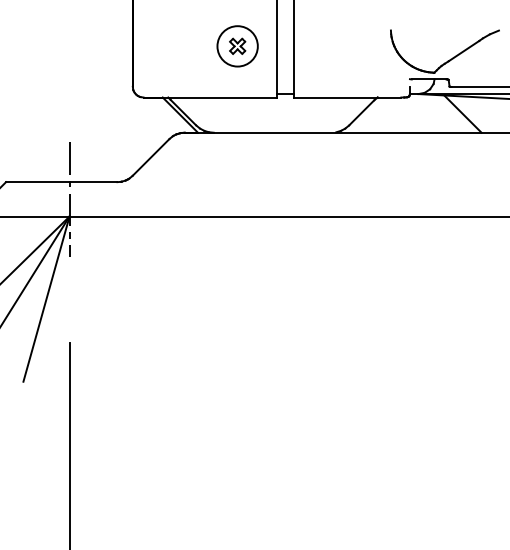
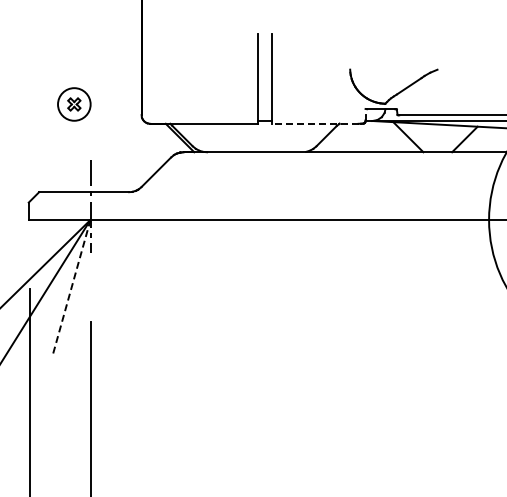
part: (237, 46) -> (74, 104), moved
line: (346, 97) -> (314, 123), solid -> dashed
line: (47, 298) -> (72, 286), solid -> dashed

